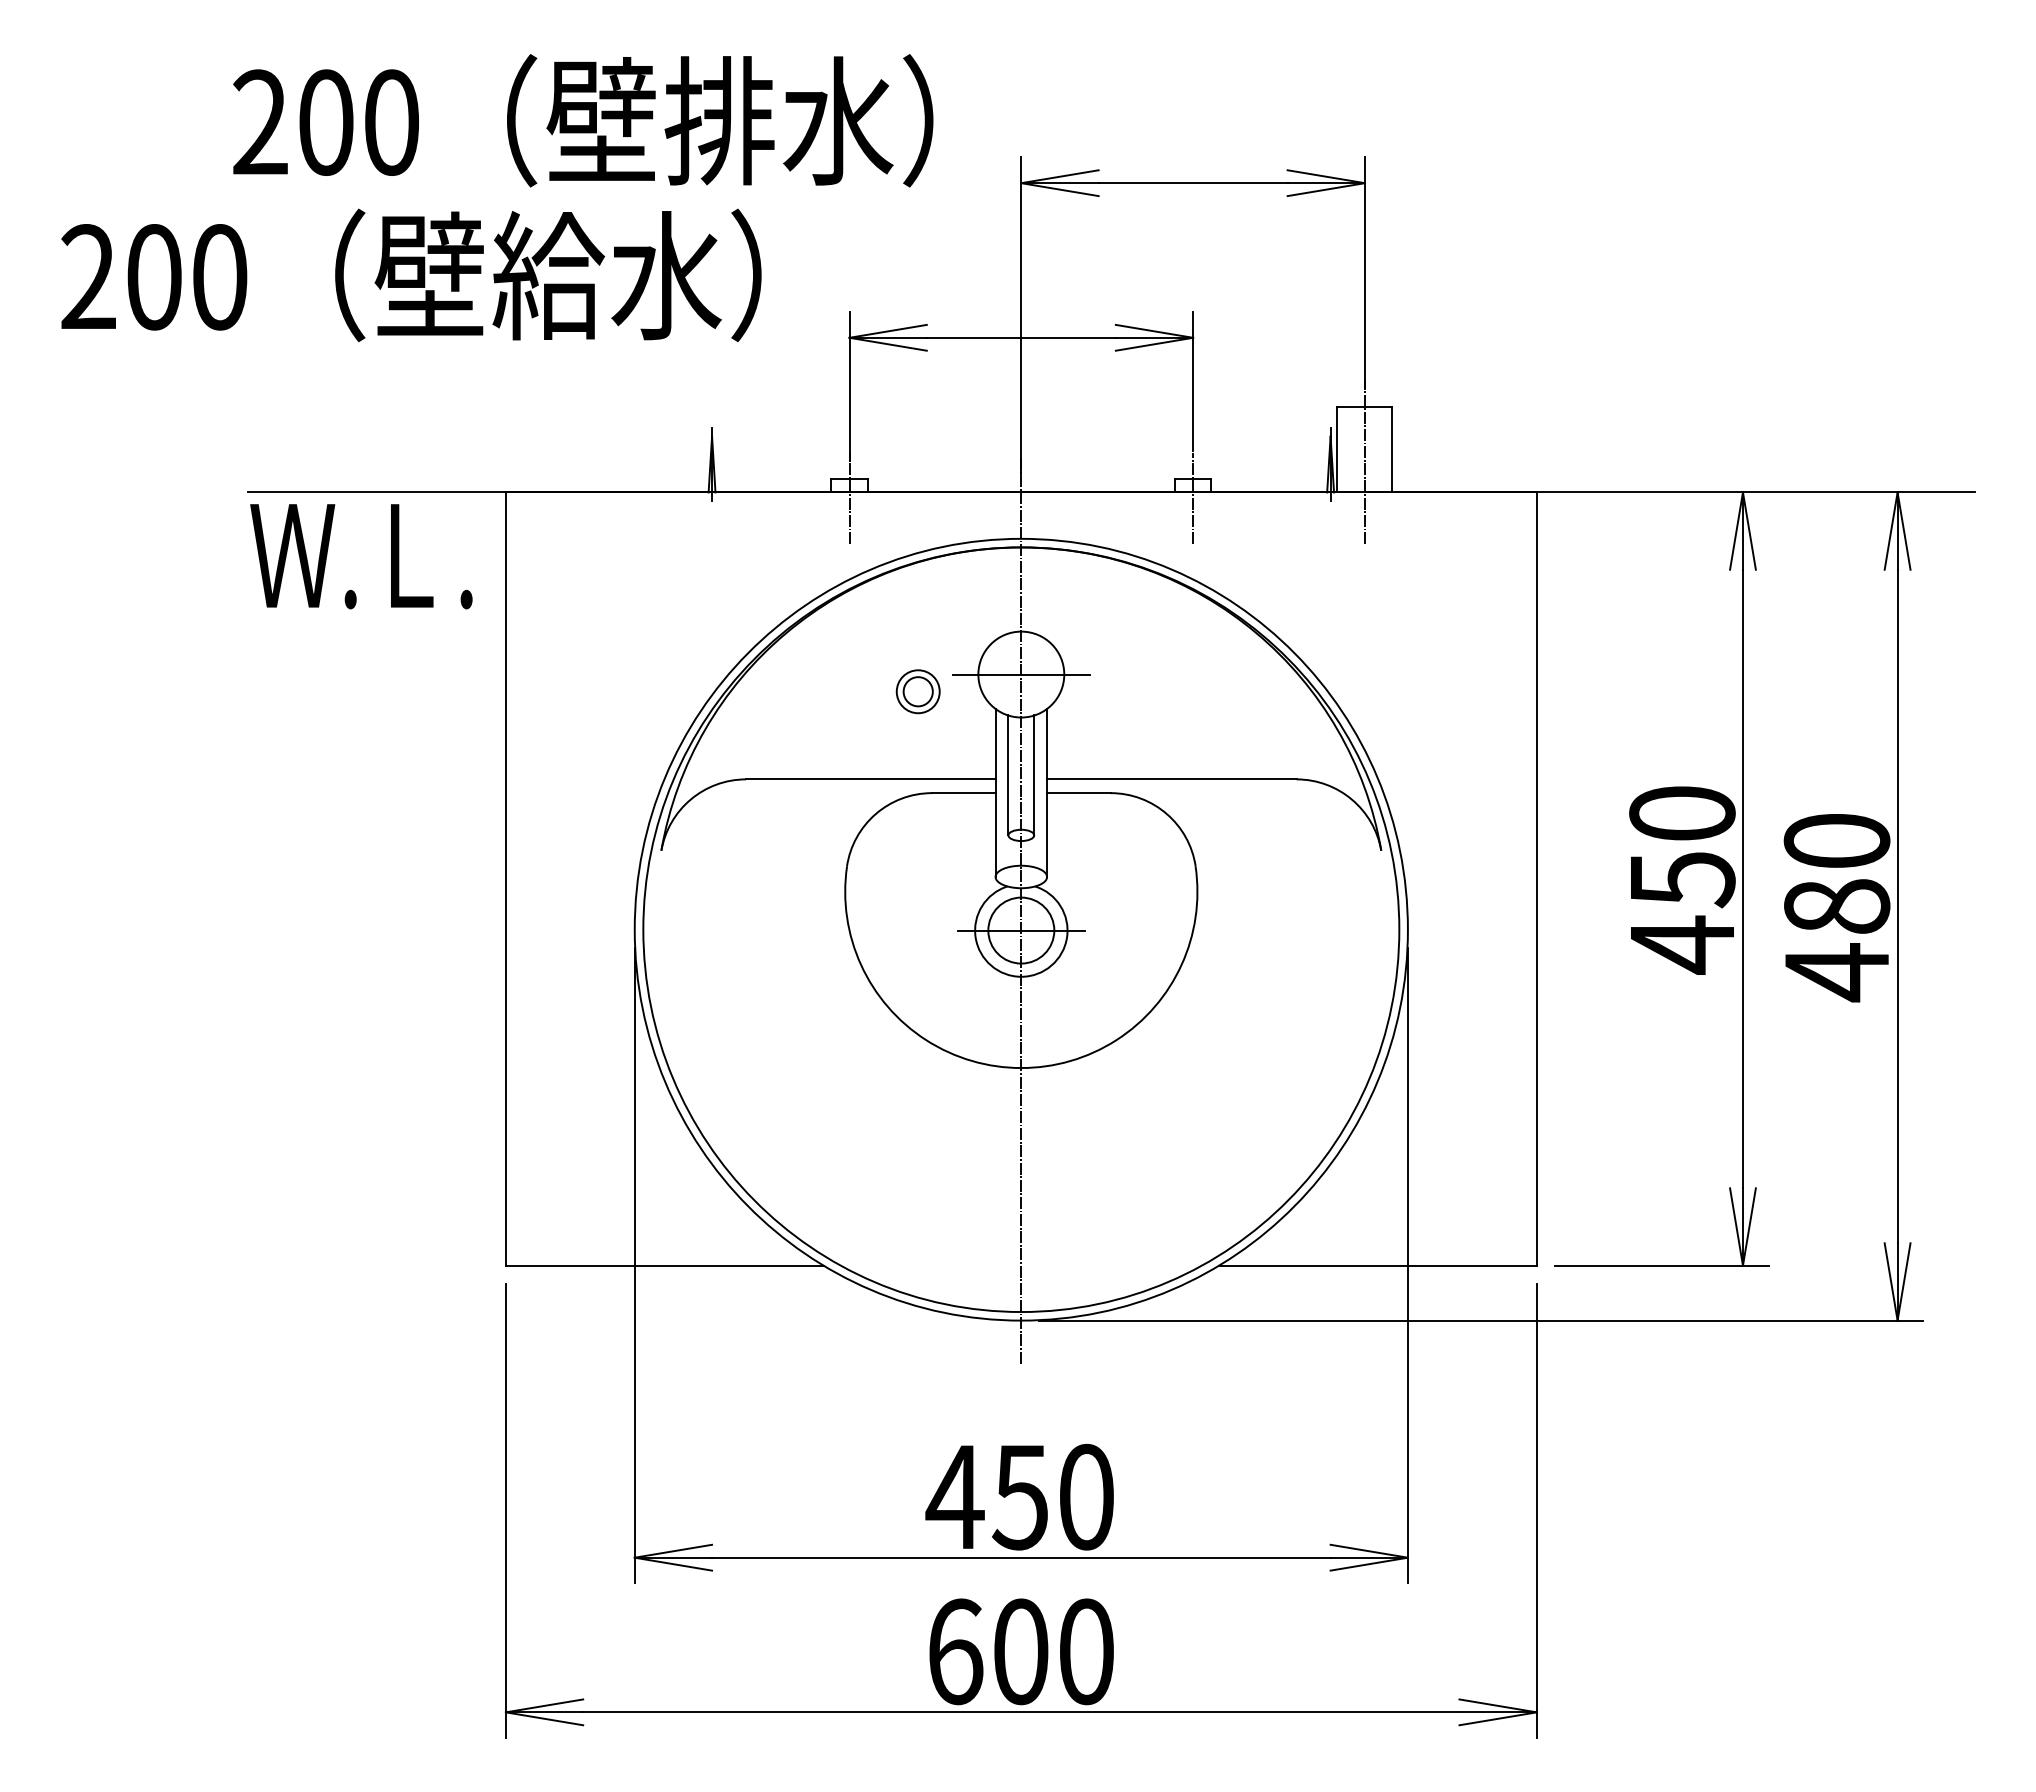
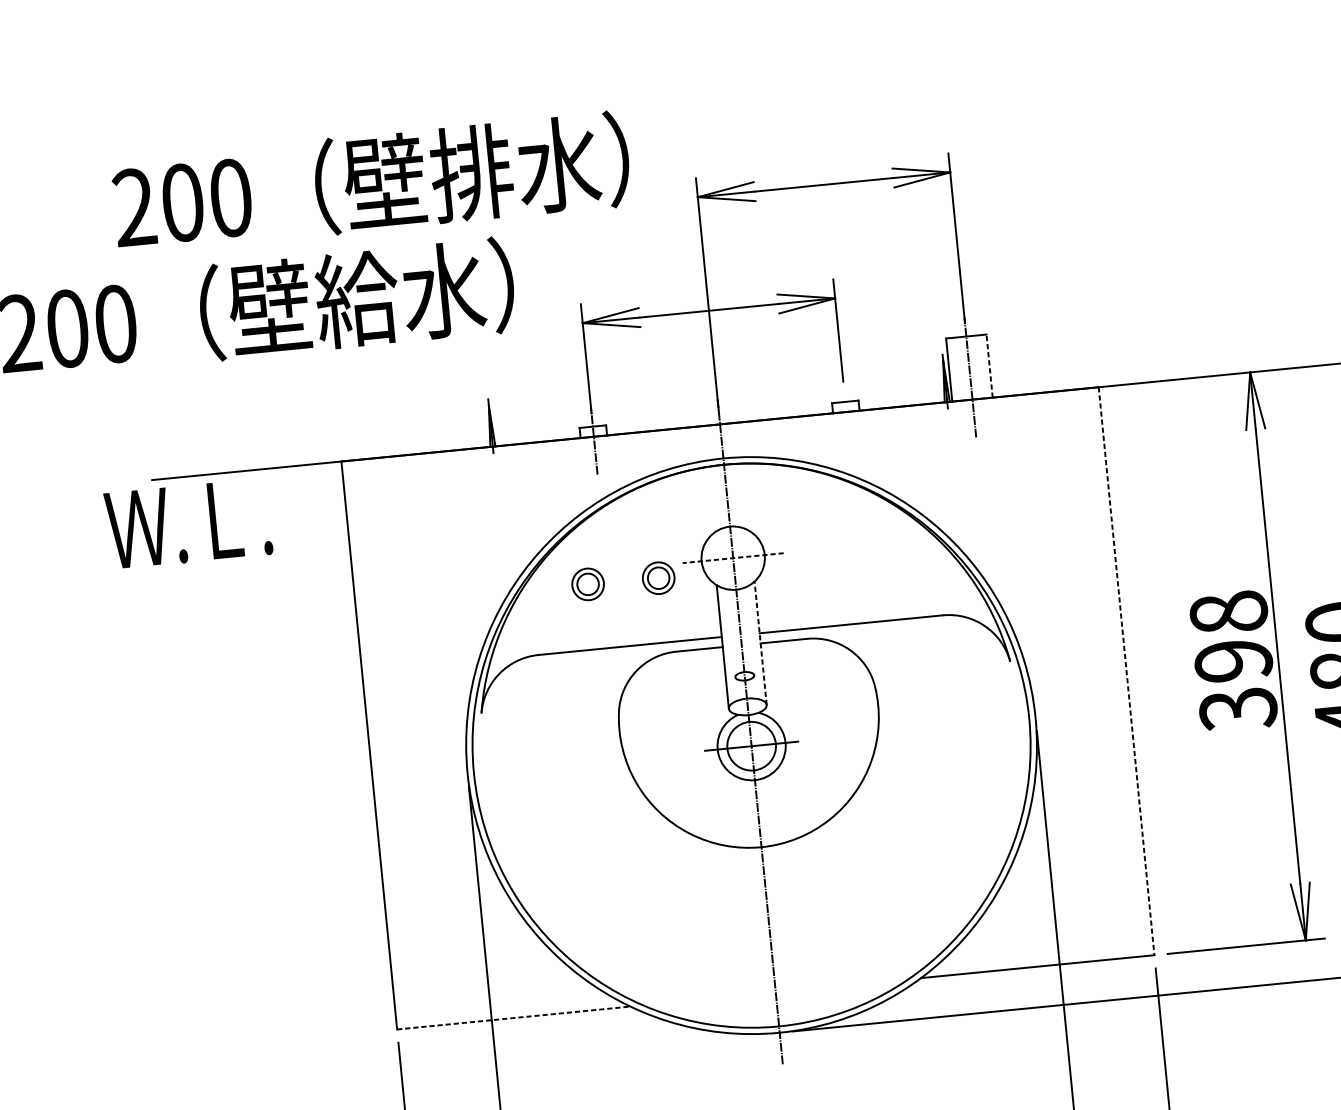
line: (1392, 449) -> (989, 366), solid -> dashed
line: (1193, 498) -> (846, 416), removed
text: (361, 556) -> (188, 524), moved
line: (1021, 674) -> (733, 558), solid -> dashed
part: (821, 690) -> (587, 584), added
line: (1008, 775) -> (731, 633), removed
line: (1034, 775) -> (750, 631), removed
line: (1047, 792) -> (760, 642), solid -> dashed
line: (1536, 879) -> (1126, 671), solid -> dashed
text: (1682, 880) -> (1233, 661), 450 -> 398
line: (664, 1265) -> (513, 1017), solid -> dashed

